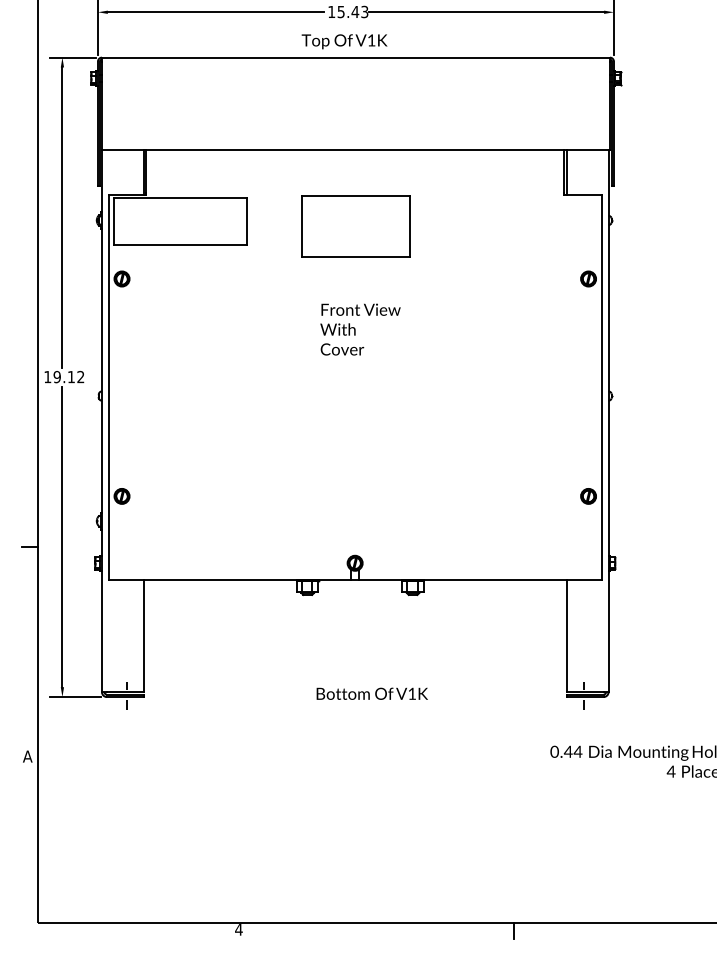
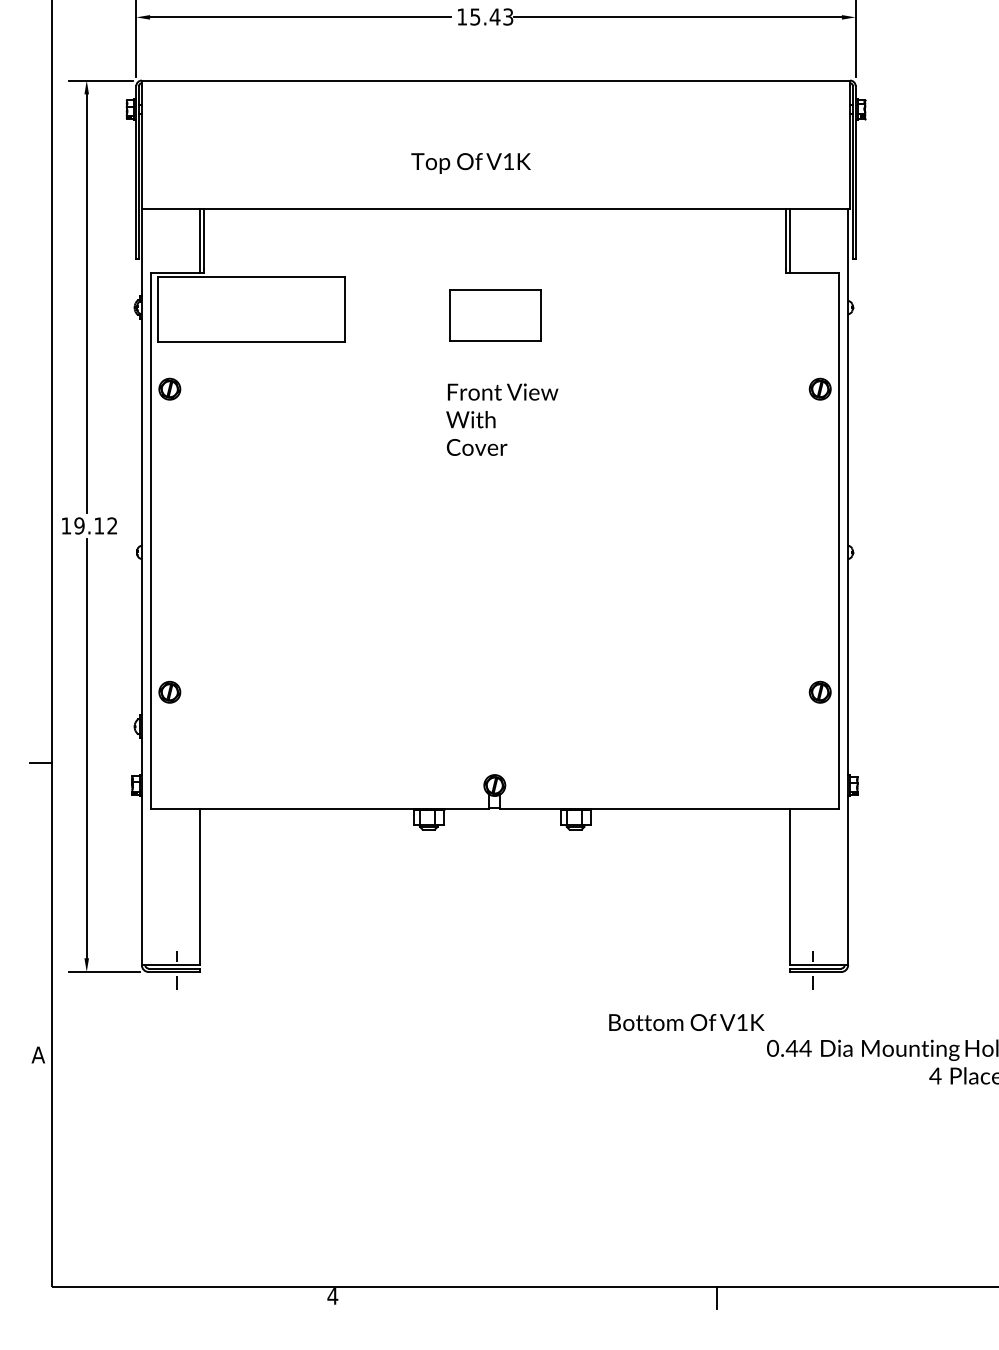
text: (344, 41) -> (470, 163), moved
part: (355, 226) -> (495, 315), size x0.6
text: (360, 329) -> (502, 419), moved
text: (372, 693) -> (686, 1022), moved

